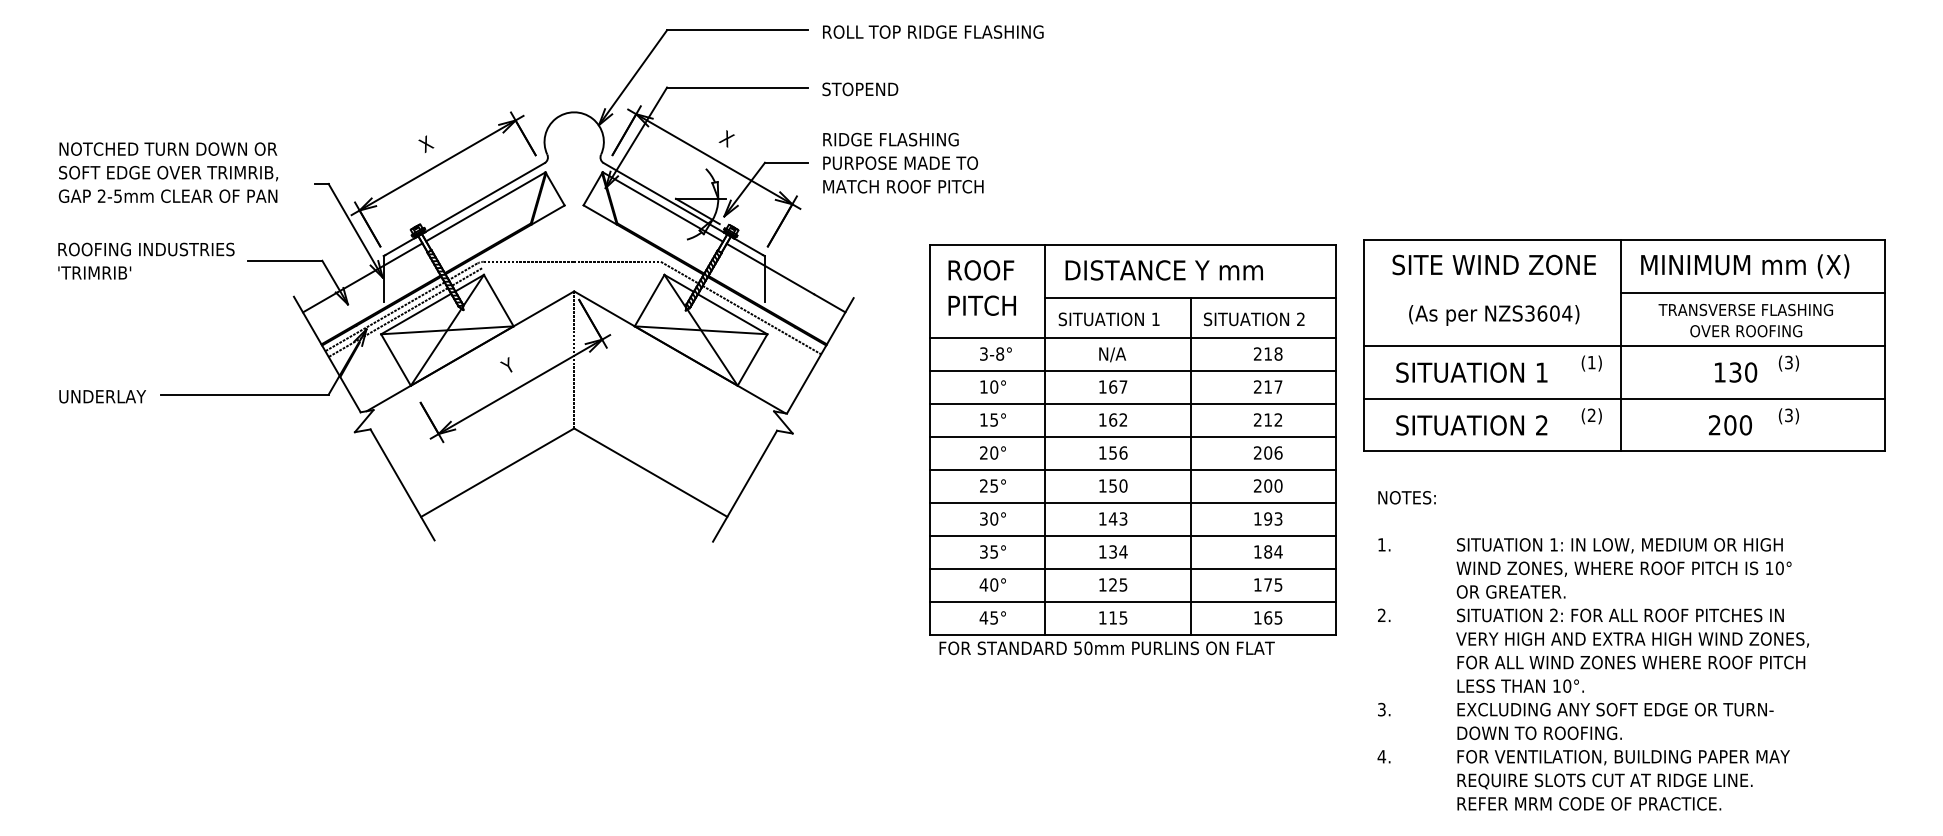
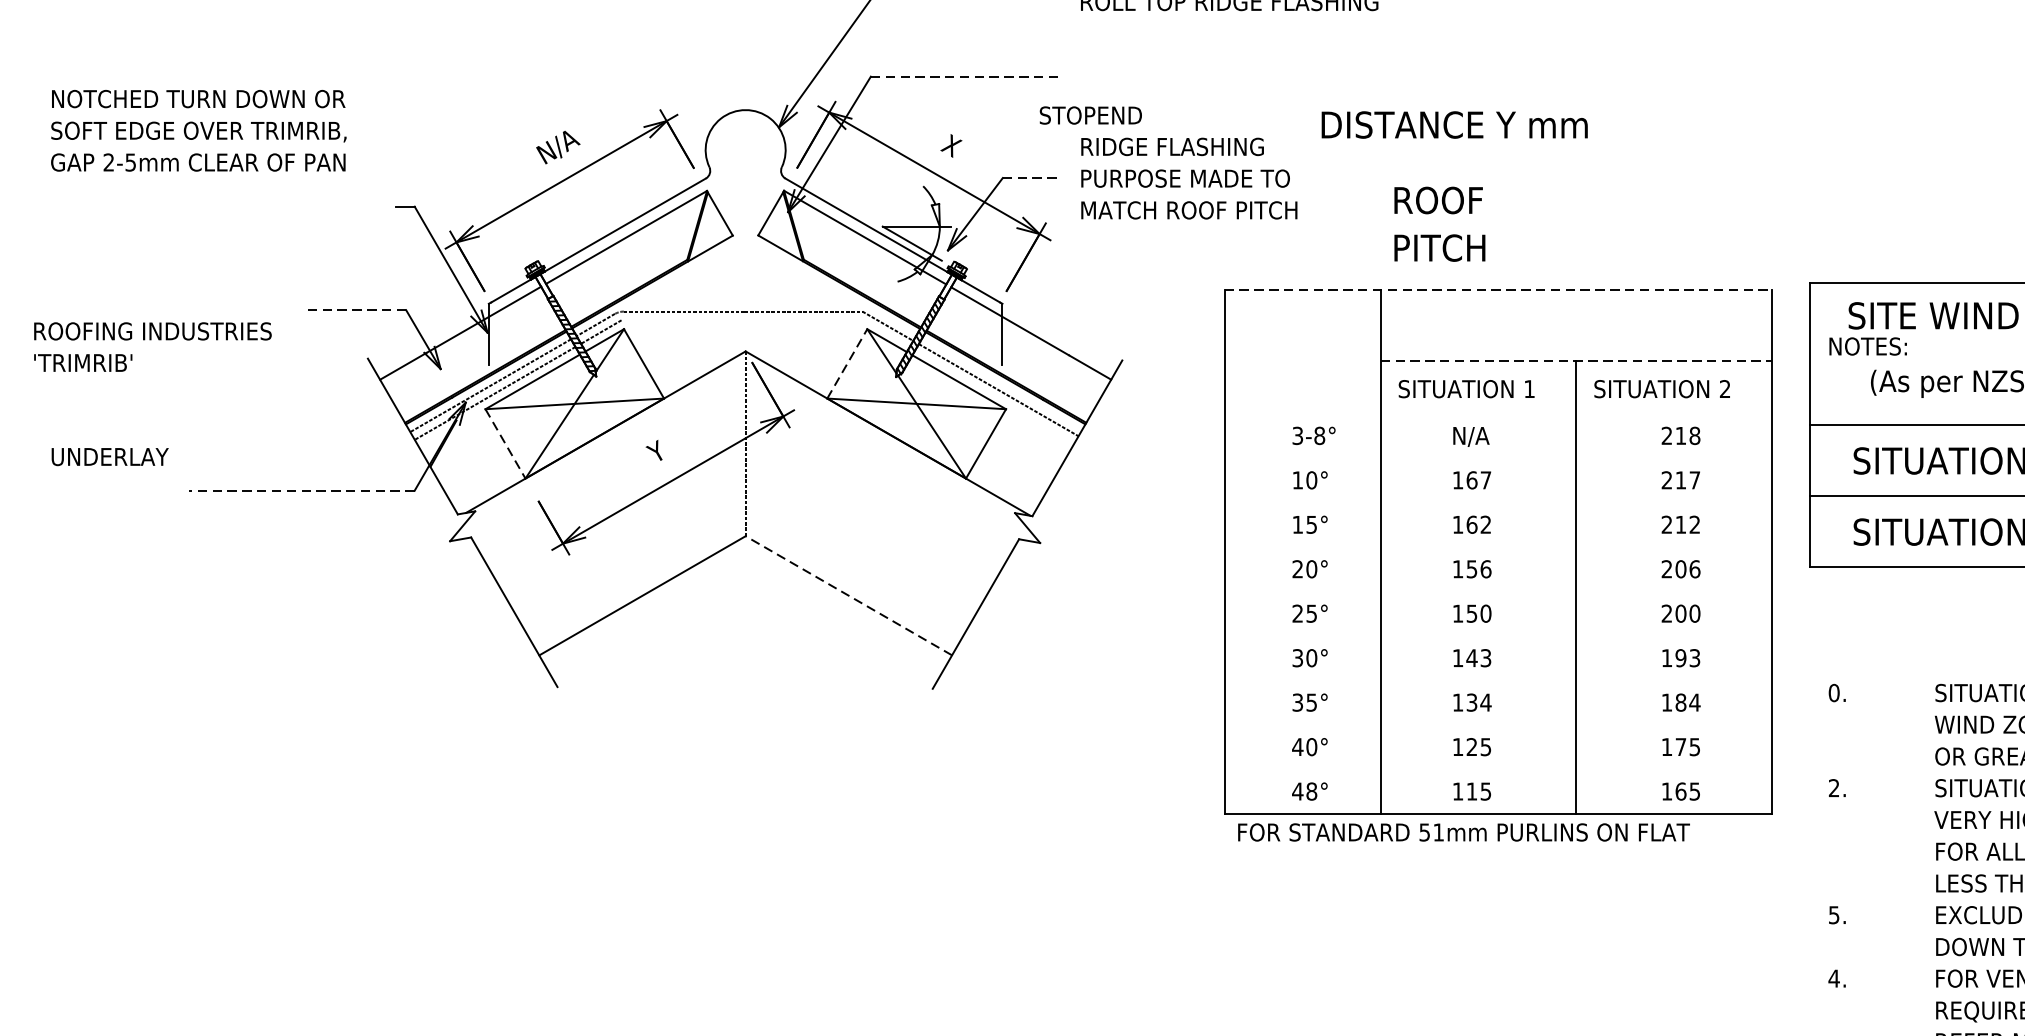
line: (738, 87) -> (967, 76), solid -> dashed
text: (860, 89) -> (1091, 115), moved
text: (434, 139) -> (557, 146), X -> N/A
line: (786, 162) -> (1031, 177), solid -> dashed
text: (168, 172) -> (198, 130), moved
line: (1133, 245) -> (1499, 289), solid -> dashed
text: (146, 260) -> (153, 346), moved
line: (284, 260) -> (355, 309), solid -> dashed
text: (1163, 270) -> (1453, 125), moved
text: (981, 287) -> (1438, 223), moved
line: (1191, 298) -> (1577, 361), solid -> dashed
line: (649, 300) -> (847, 363), solid -> dashed
line: (1132, 337) -> (1498, 413), removed
line: (396, 360) -> (506, 444), solid -> dashed
line: (1132, 370) -> (1498, 458), removed
line: (245, 394) -> (302, 490), solid -> dashed
text: (102, 396) -> (109, 456), moved
line: (1132, 403) -> (1498, 502), removed
line: (1132, 436) -> (1498, 547), removed
line: (1132, 469) -> (1498, 591), removed
line: (650, 472) -> (848, 595), solid -> dashed
text: (1406, 497) -> (1867, 346), moved
line: (1132, 502) -> (1498, 635), removed
line: (1132, 535) -> (1498, 680), removed
text: (1381, 544) -> (1833, 692), 1. -> 0.
line: (1132, 568) -> (1498, 724), removed
line: (1132, 601) -> (1498, 769), removed
text: (994, 617) -> (1312, 790), 45° -> 48°
text: (1088, 648) -> (1438, 832), 50mm -> 51mm
text: (1381, 708) -> (1833, 913), 3. -> 5.

